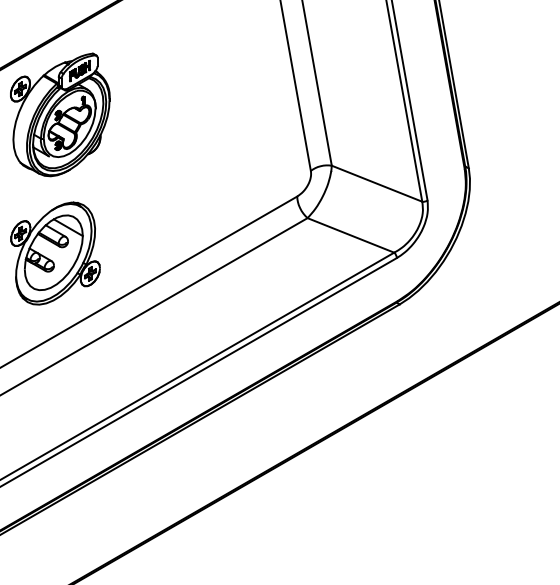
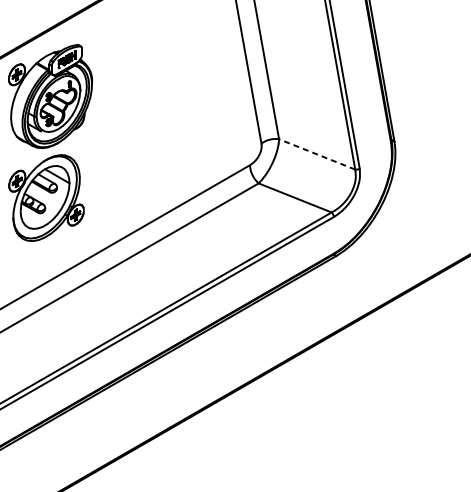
line: (377, 183) -> (317, 154), solid -> dashed
part: (55, 253) -> (46, 198), moved

